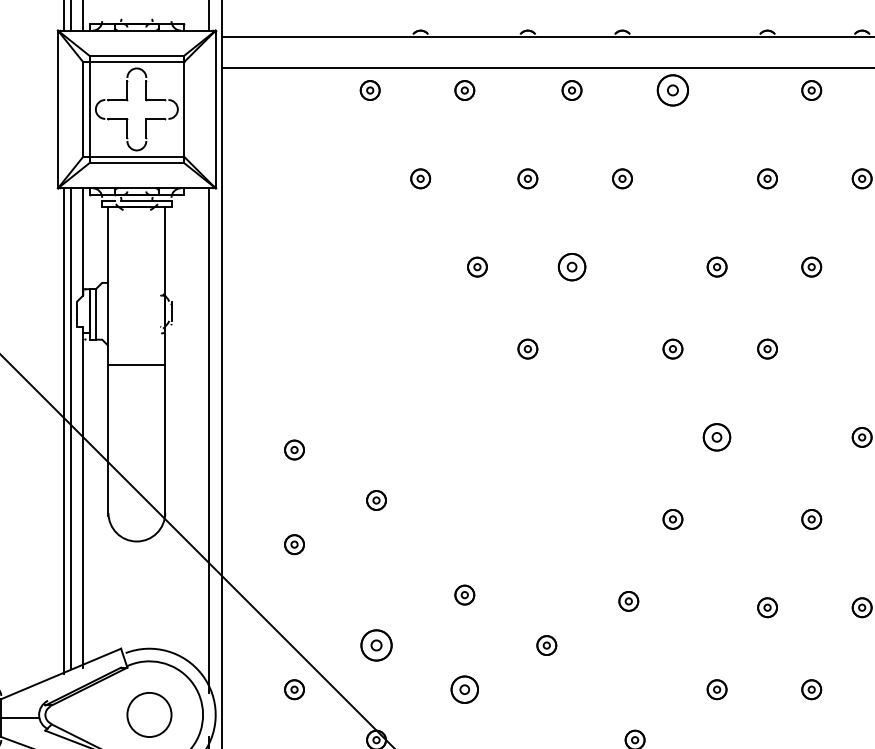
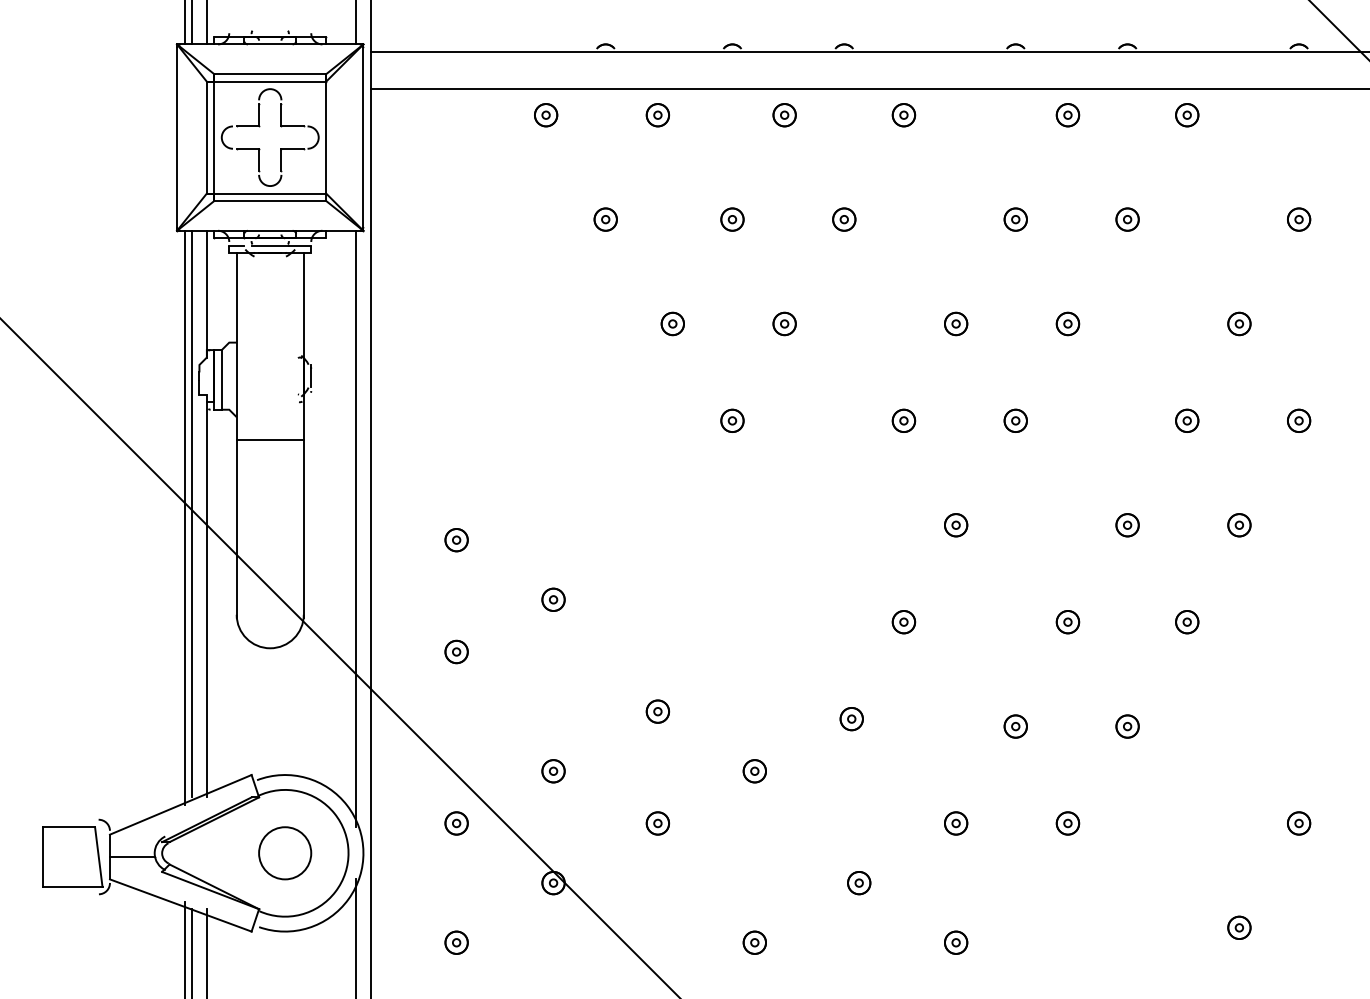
part: (672, 90) -> (903, 115), size x0.62
part: (571, 266) -> (784, 323), size x0.71
part: (717, 437) -> (956, 525), size x0.71
part: (376, 645) -> (553, 771), size x0.62
part: (464, 689) -> (657, 823), size x0.71

